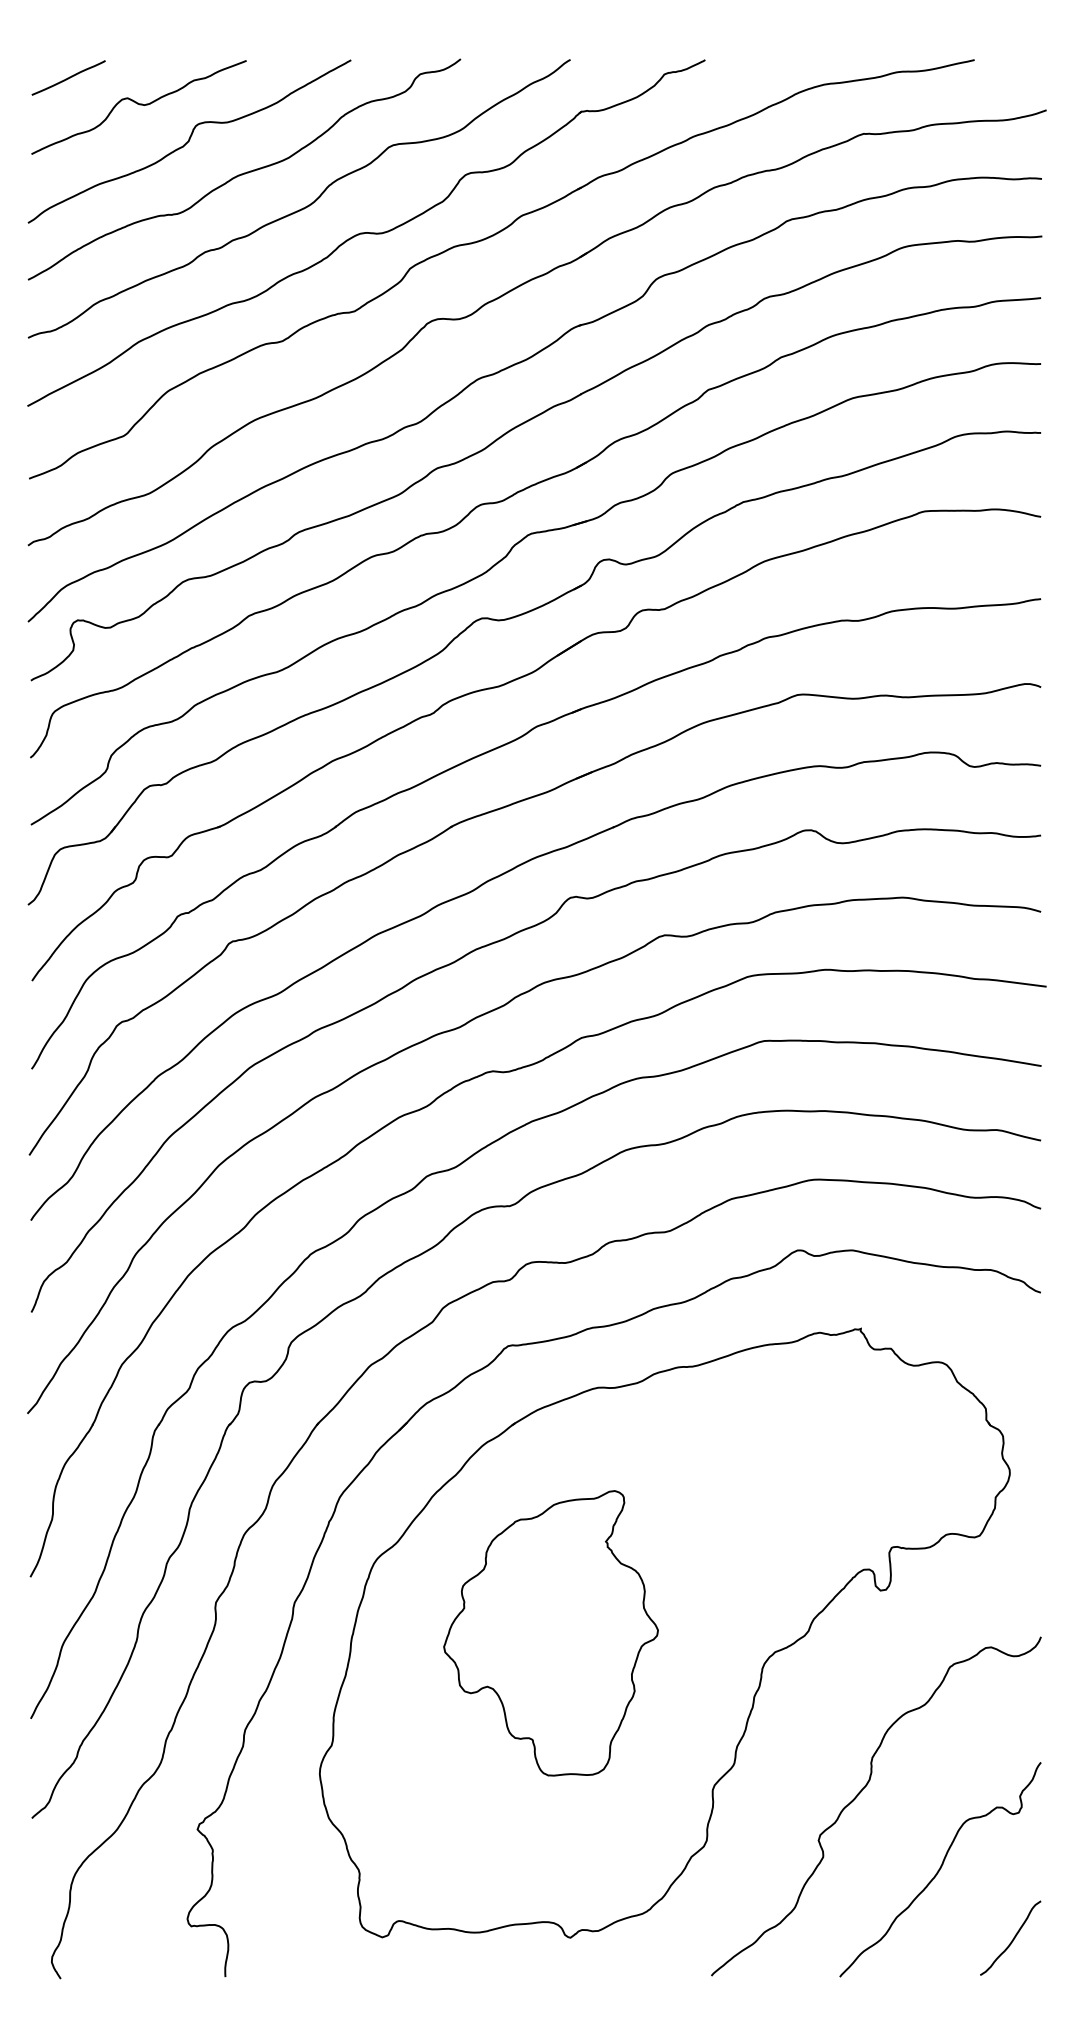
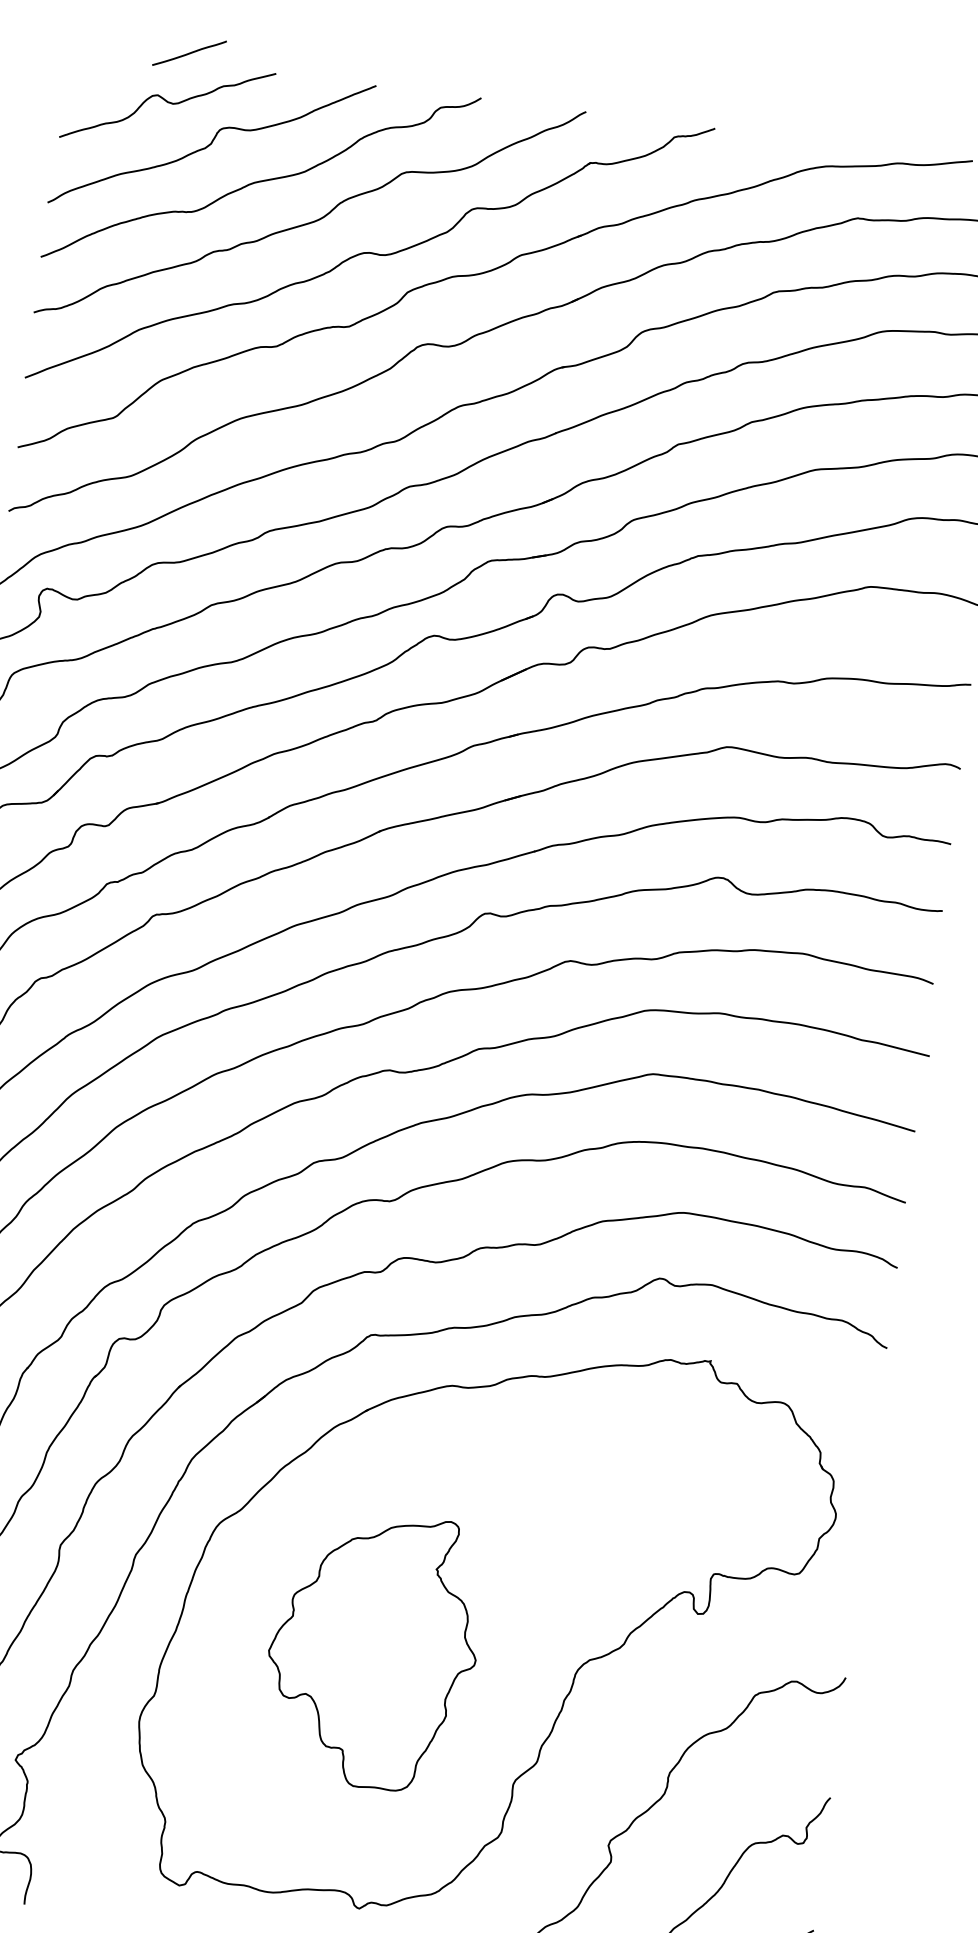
line: (68, 77) -> (189, 52), moved
part: (550, 1633) -> (372, 1650), moved

